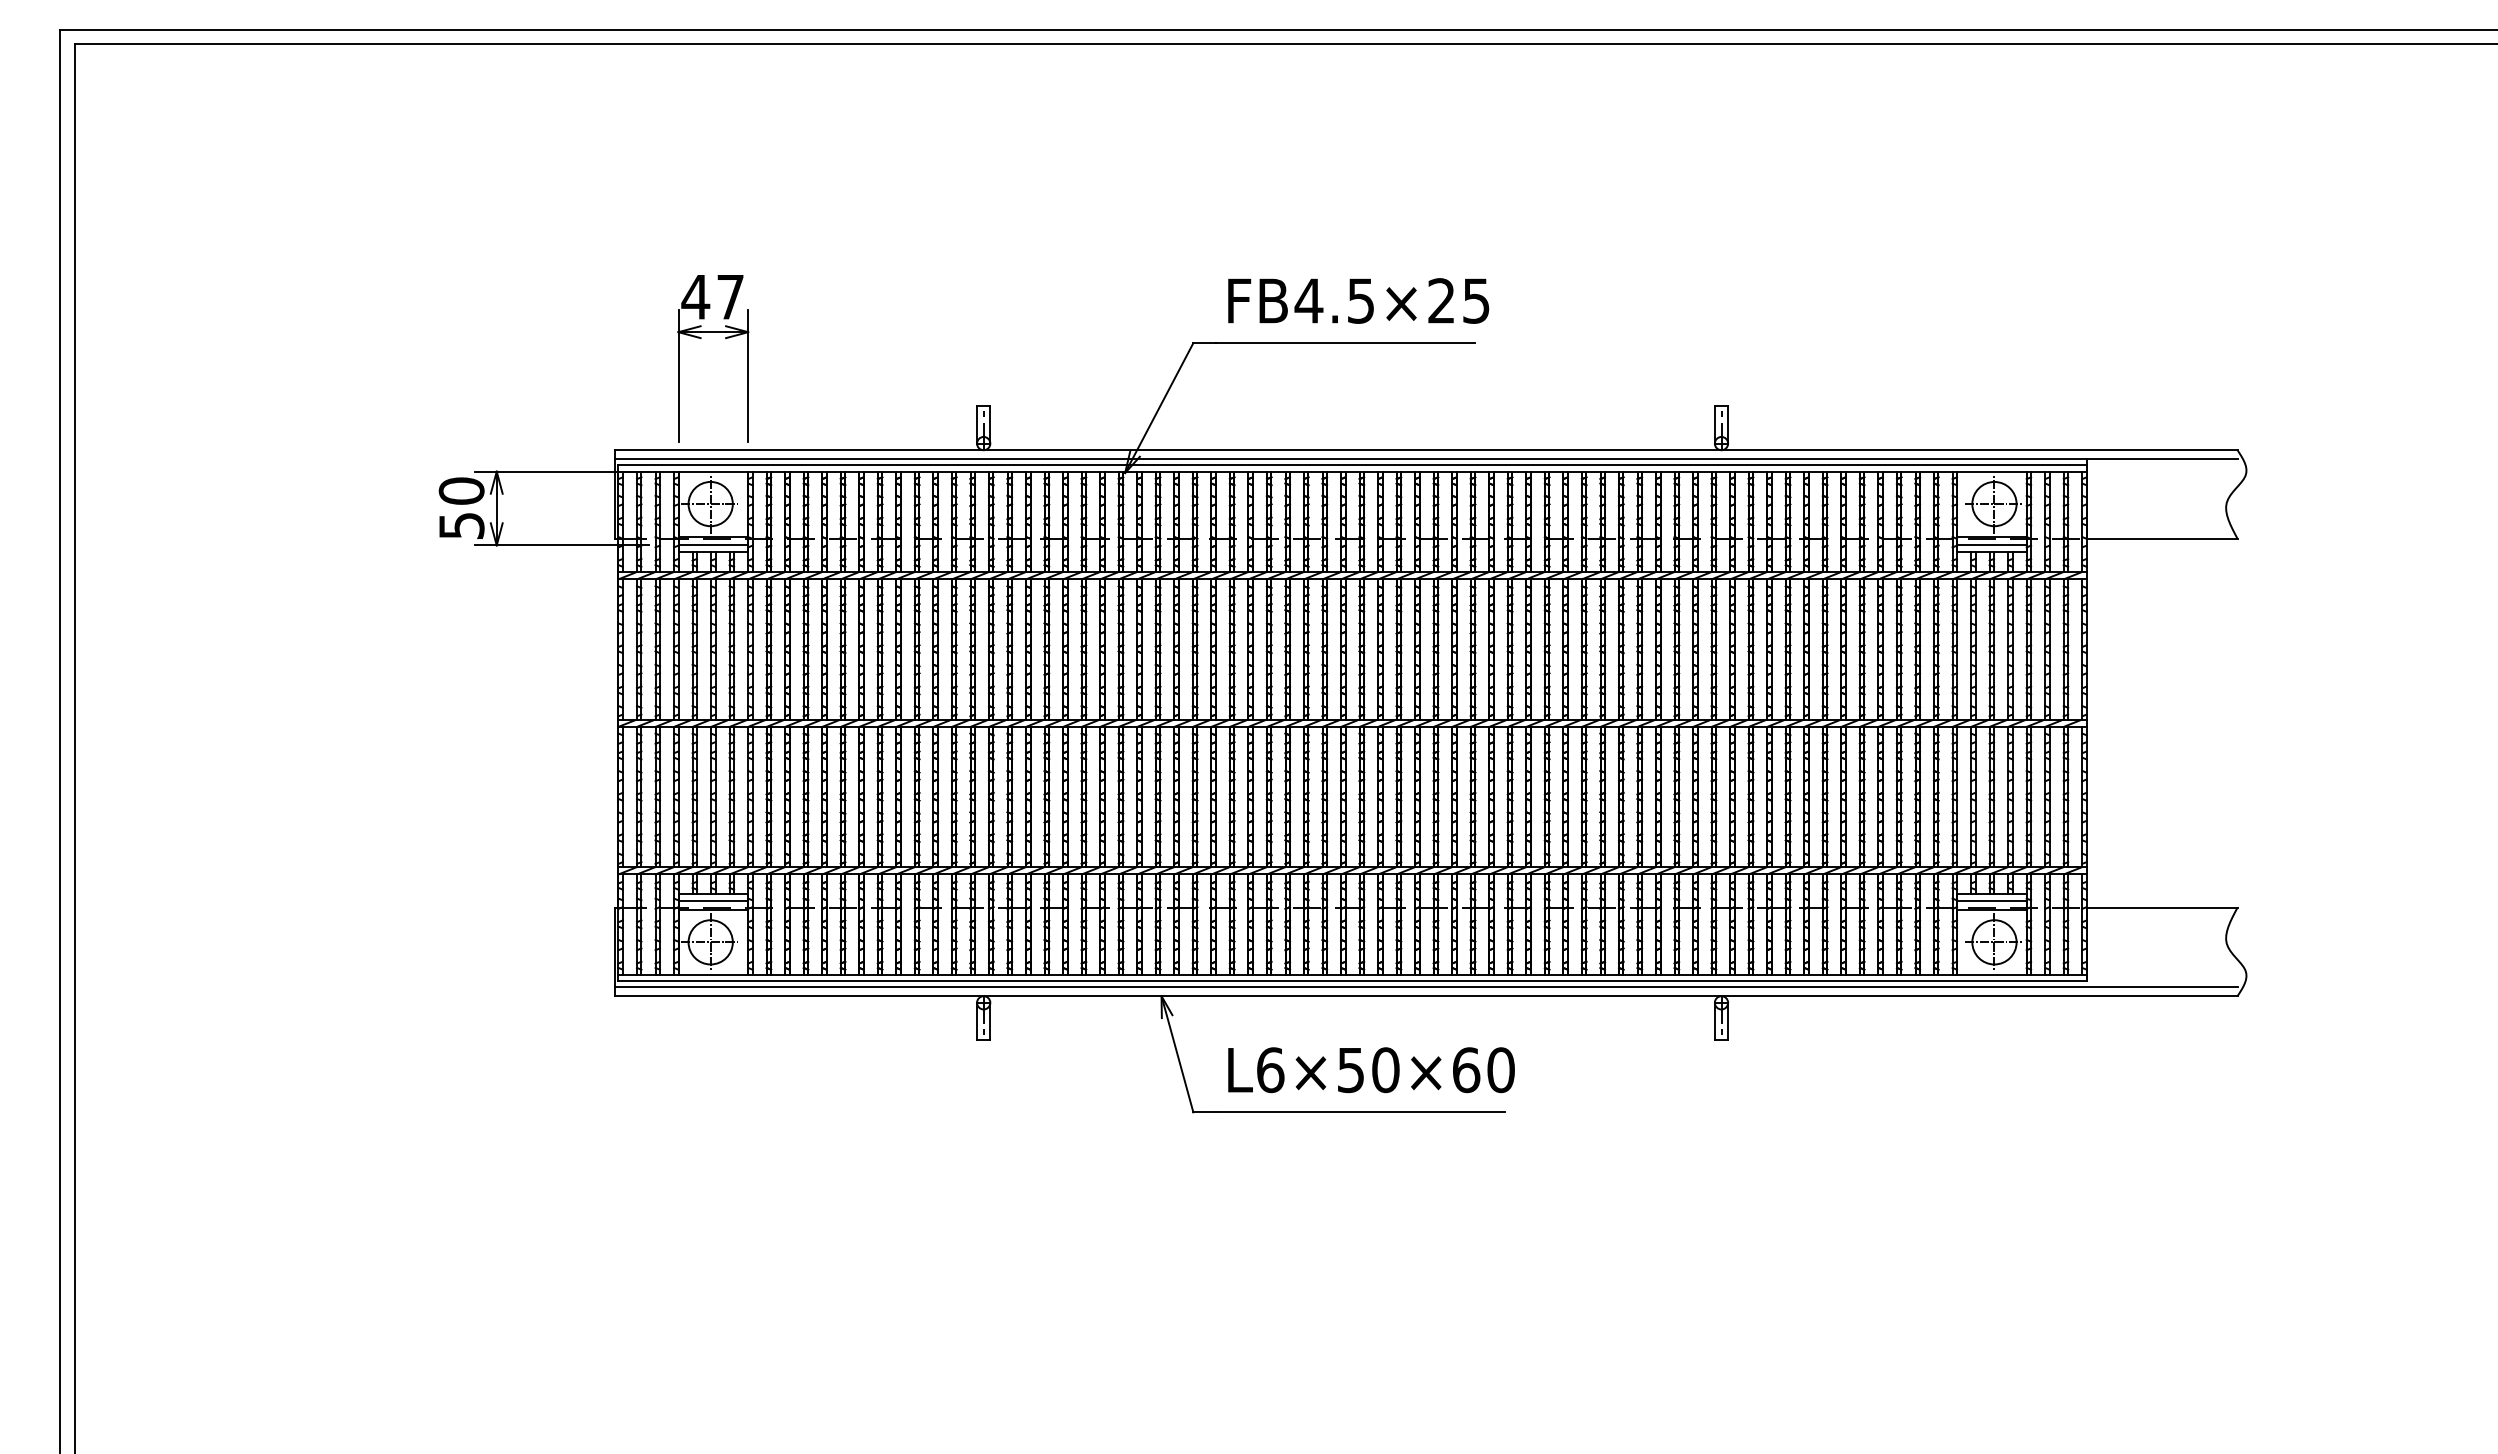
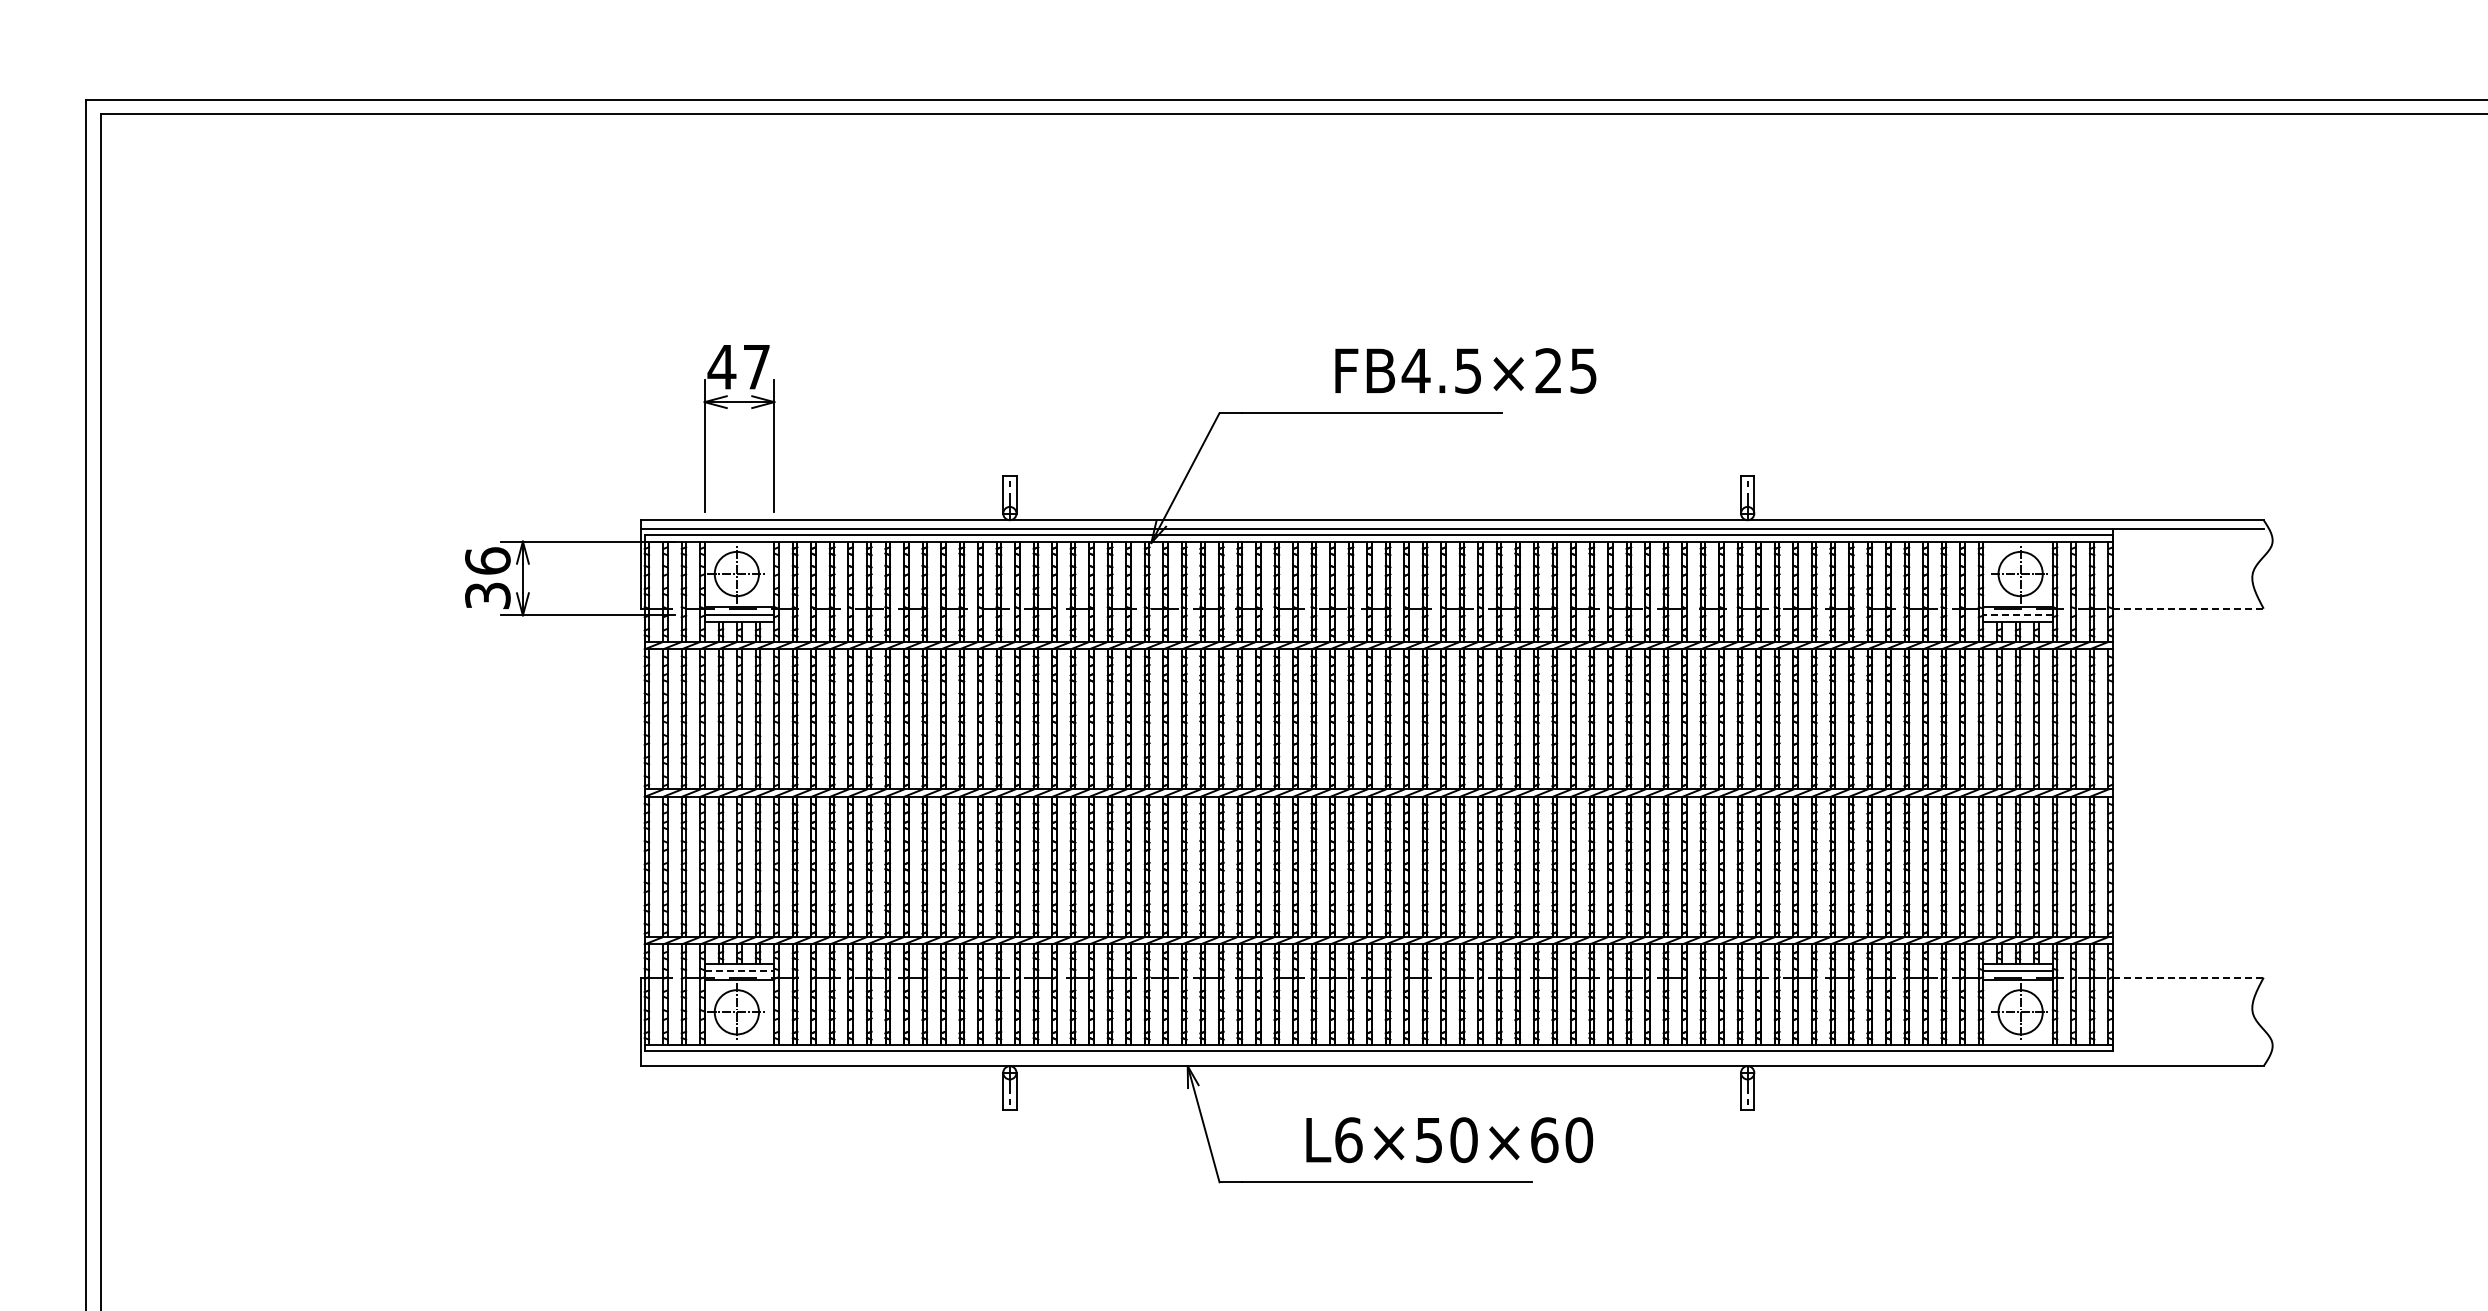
text: (1358, 300) -> (1465, 370), moved
text: (461, 507) -> (487, 577), 50 -> 36
line: (2162, 538) -> (2188, 608), solid -> dashed
line: (1991, 545) -> (2017, 615), solid -> dashed
line: (713, 901) -> (739, 971), solid -> dashed
line: (2162, 907) -> (2188, 977), solid -> dashed
line: (1425, 987) -> (1451, 1057), removed
text: (1371, 1070) -> (1449, 1140), moved

